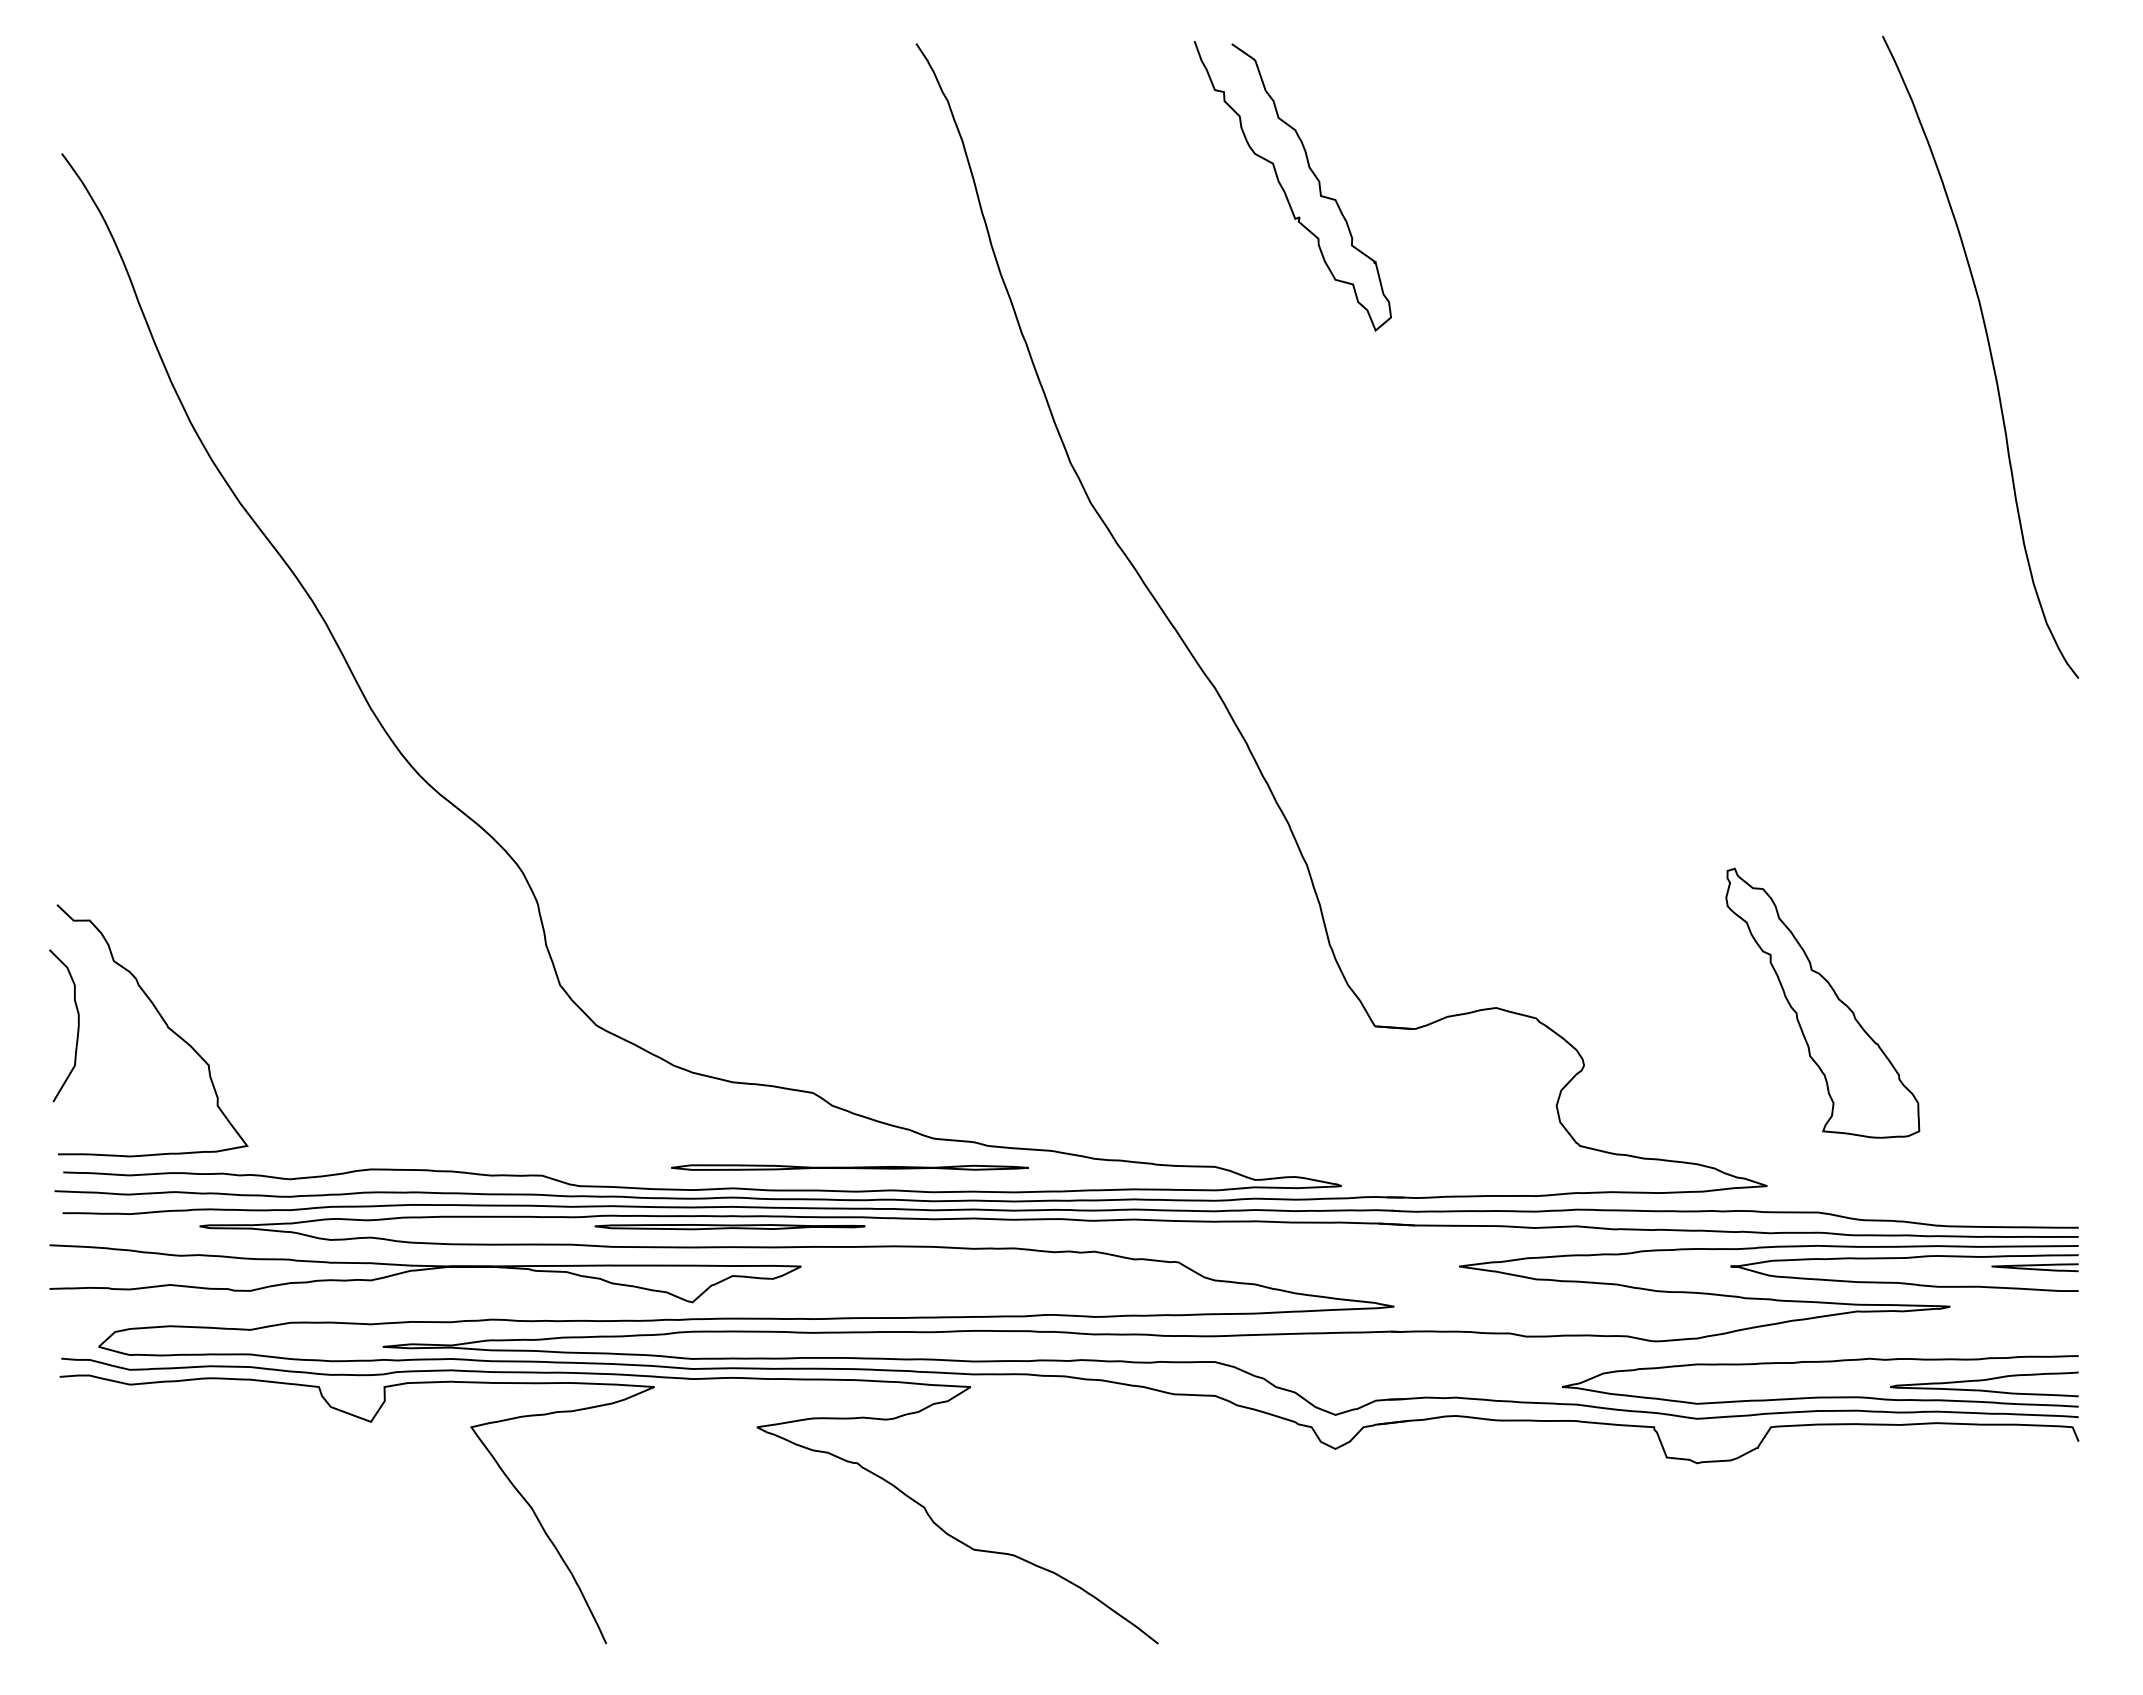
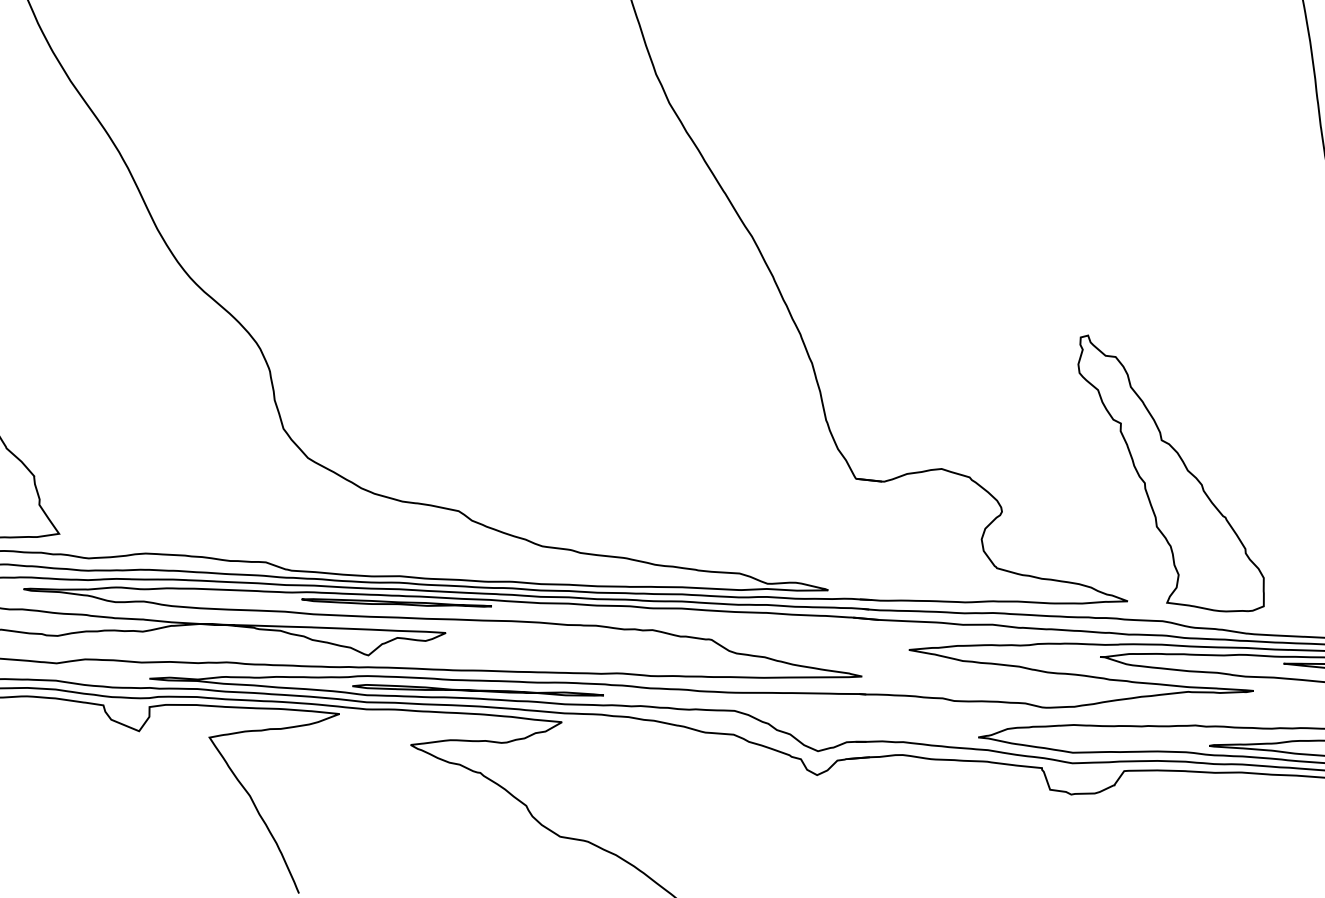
part: (1822, 1003) -> (1171, 474), size x1.43
part: (849, 1167) -> (477, 690), moved

